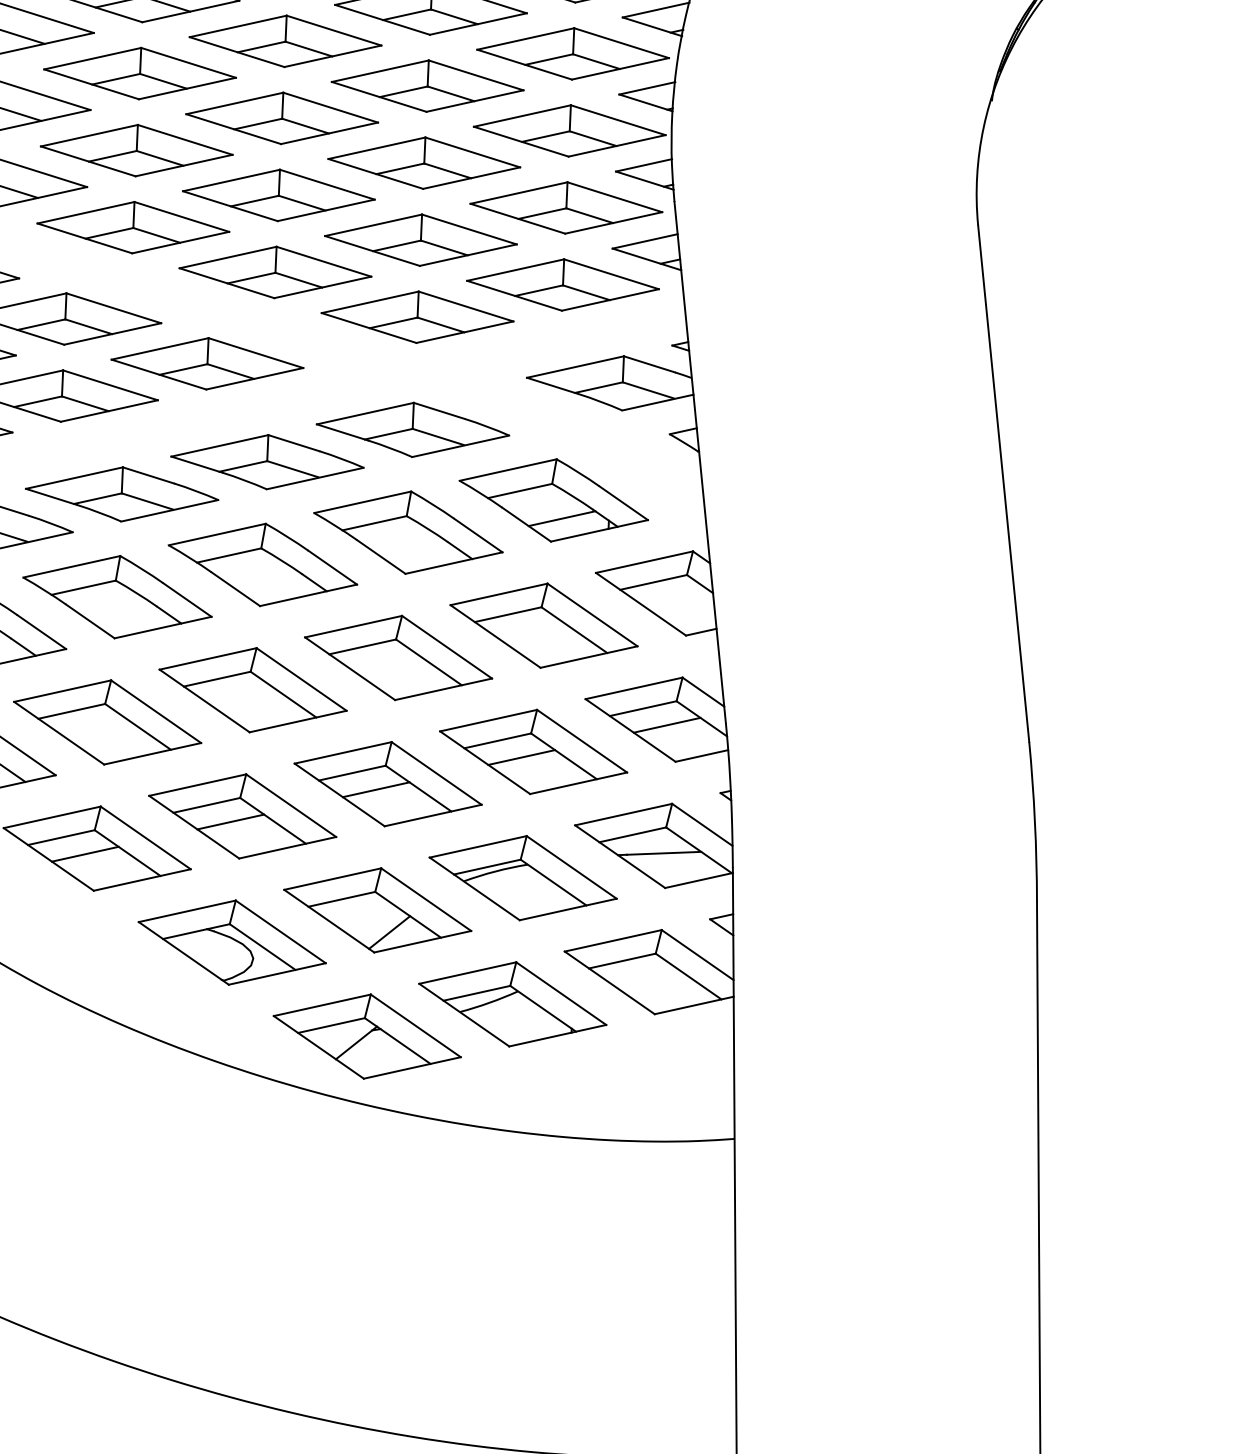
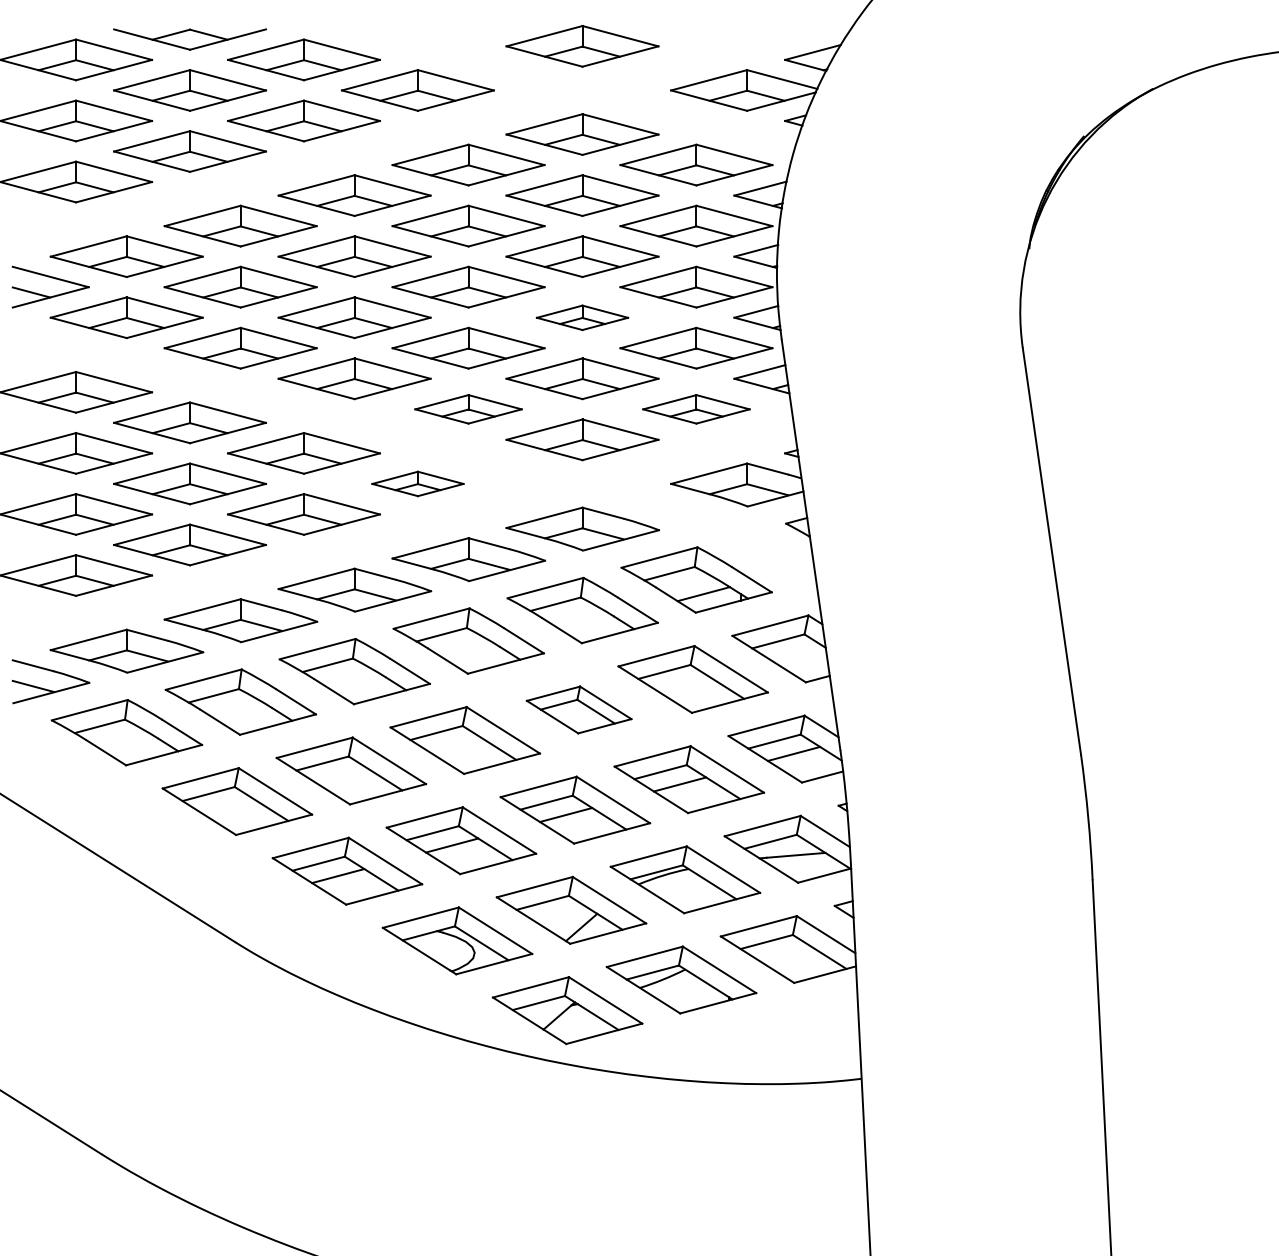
part: (424, 162) -> (582, 317), size x0.6
part: (275, 272) -> (468, 409), size x0.7
part: (563, 285) -> (696, 409), size x0.7
part: (206, 363) -> (417, 483), size x0.6
part: (397, 657) -> (578, 709), size x0.7

